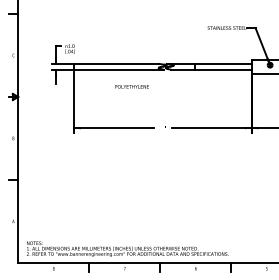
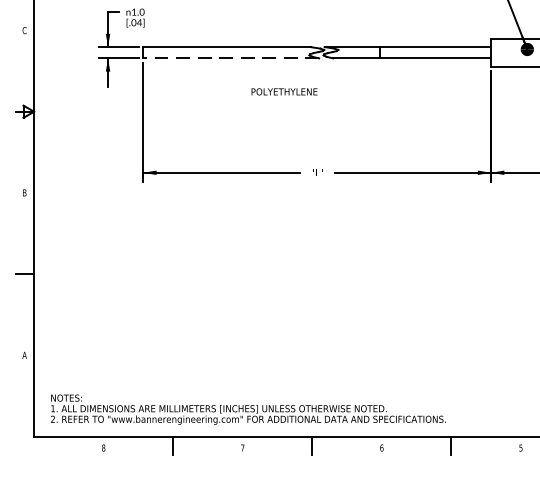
line: (118, 69) -> (230, 57), solid -> dashed
text: (131, 86) -> (283, 91), moved

